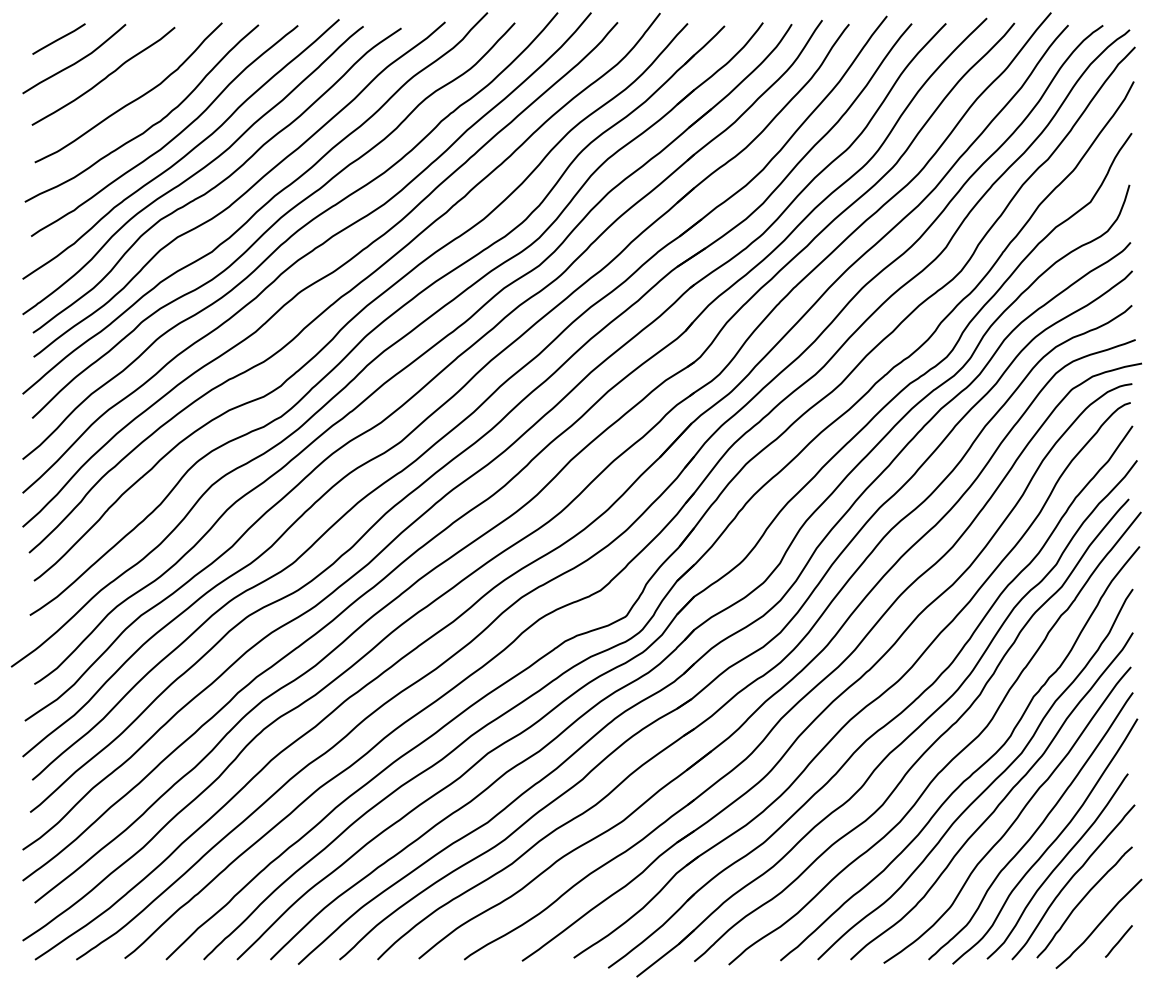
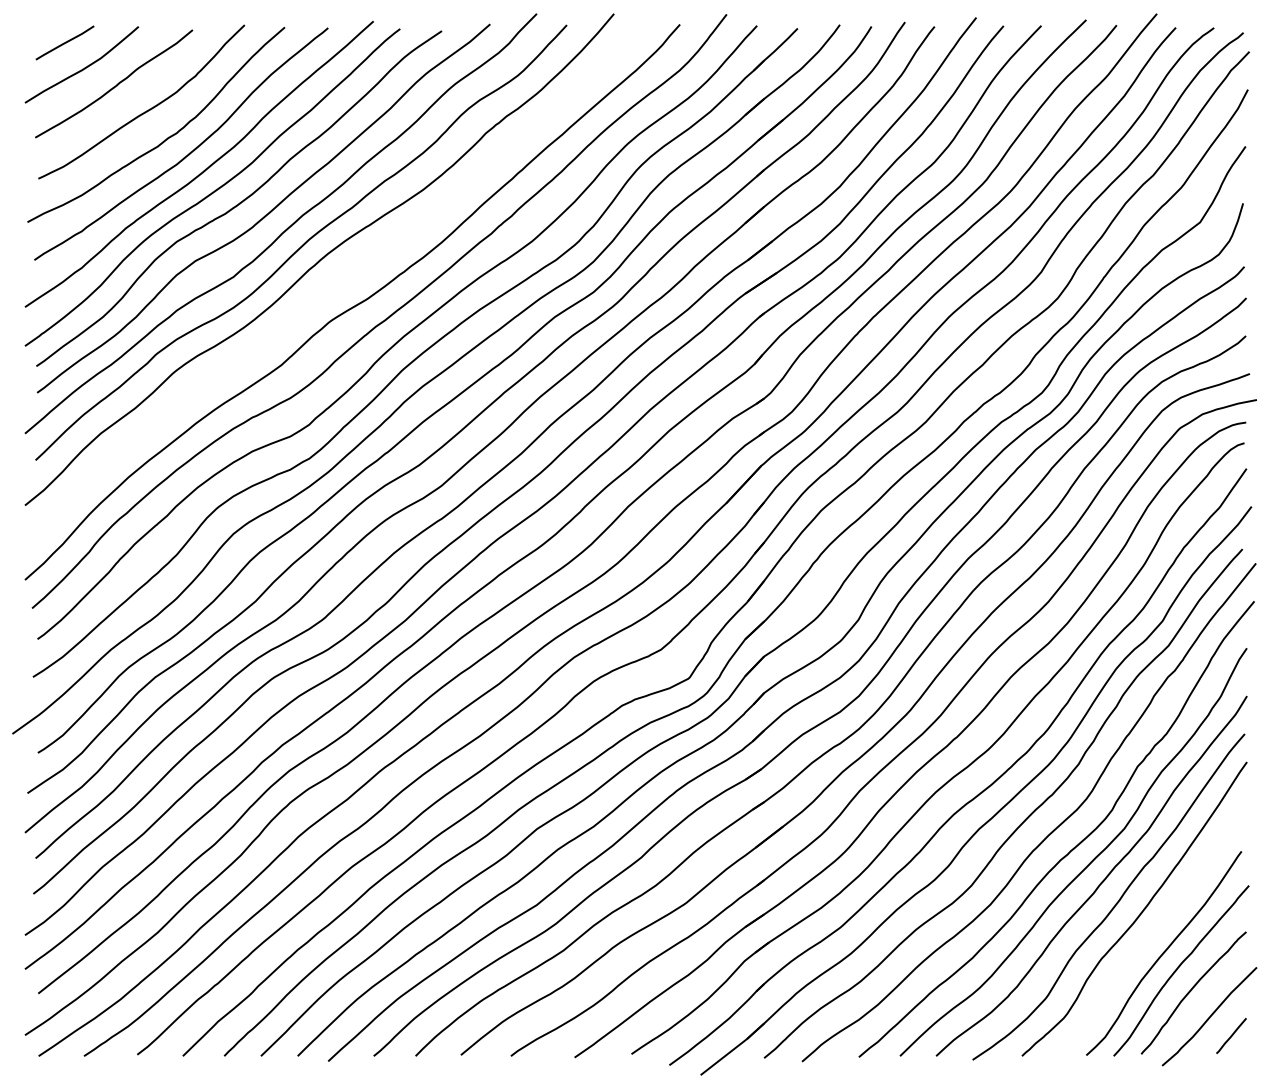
curve: (306, 253) -> (337, 278), removed
curve: (1049, 845) -> (1155, 930), removed

